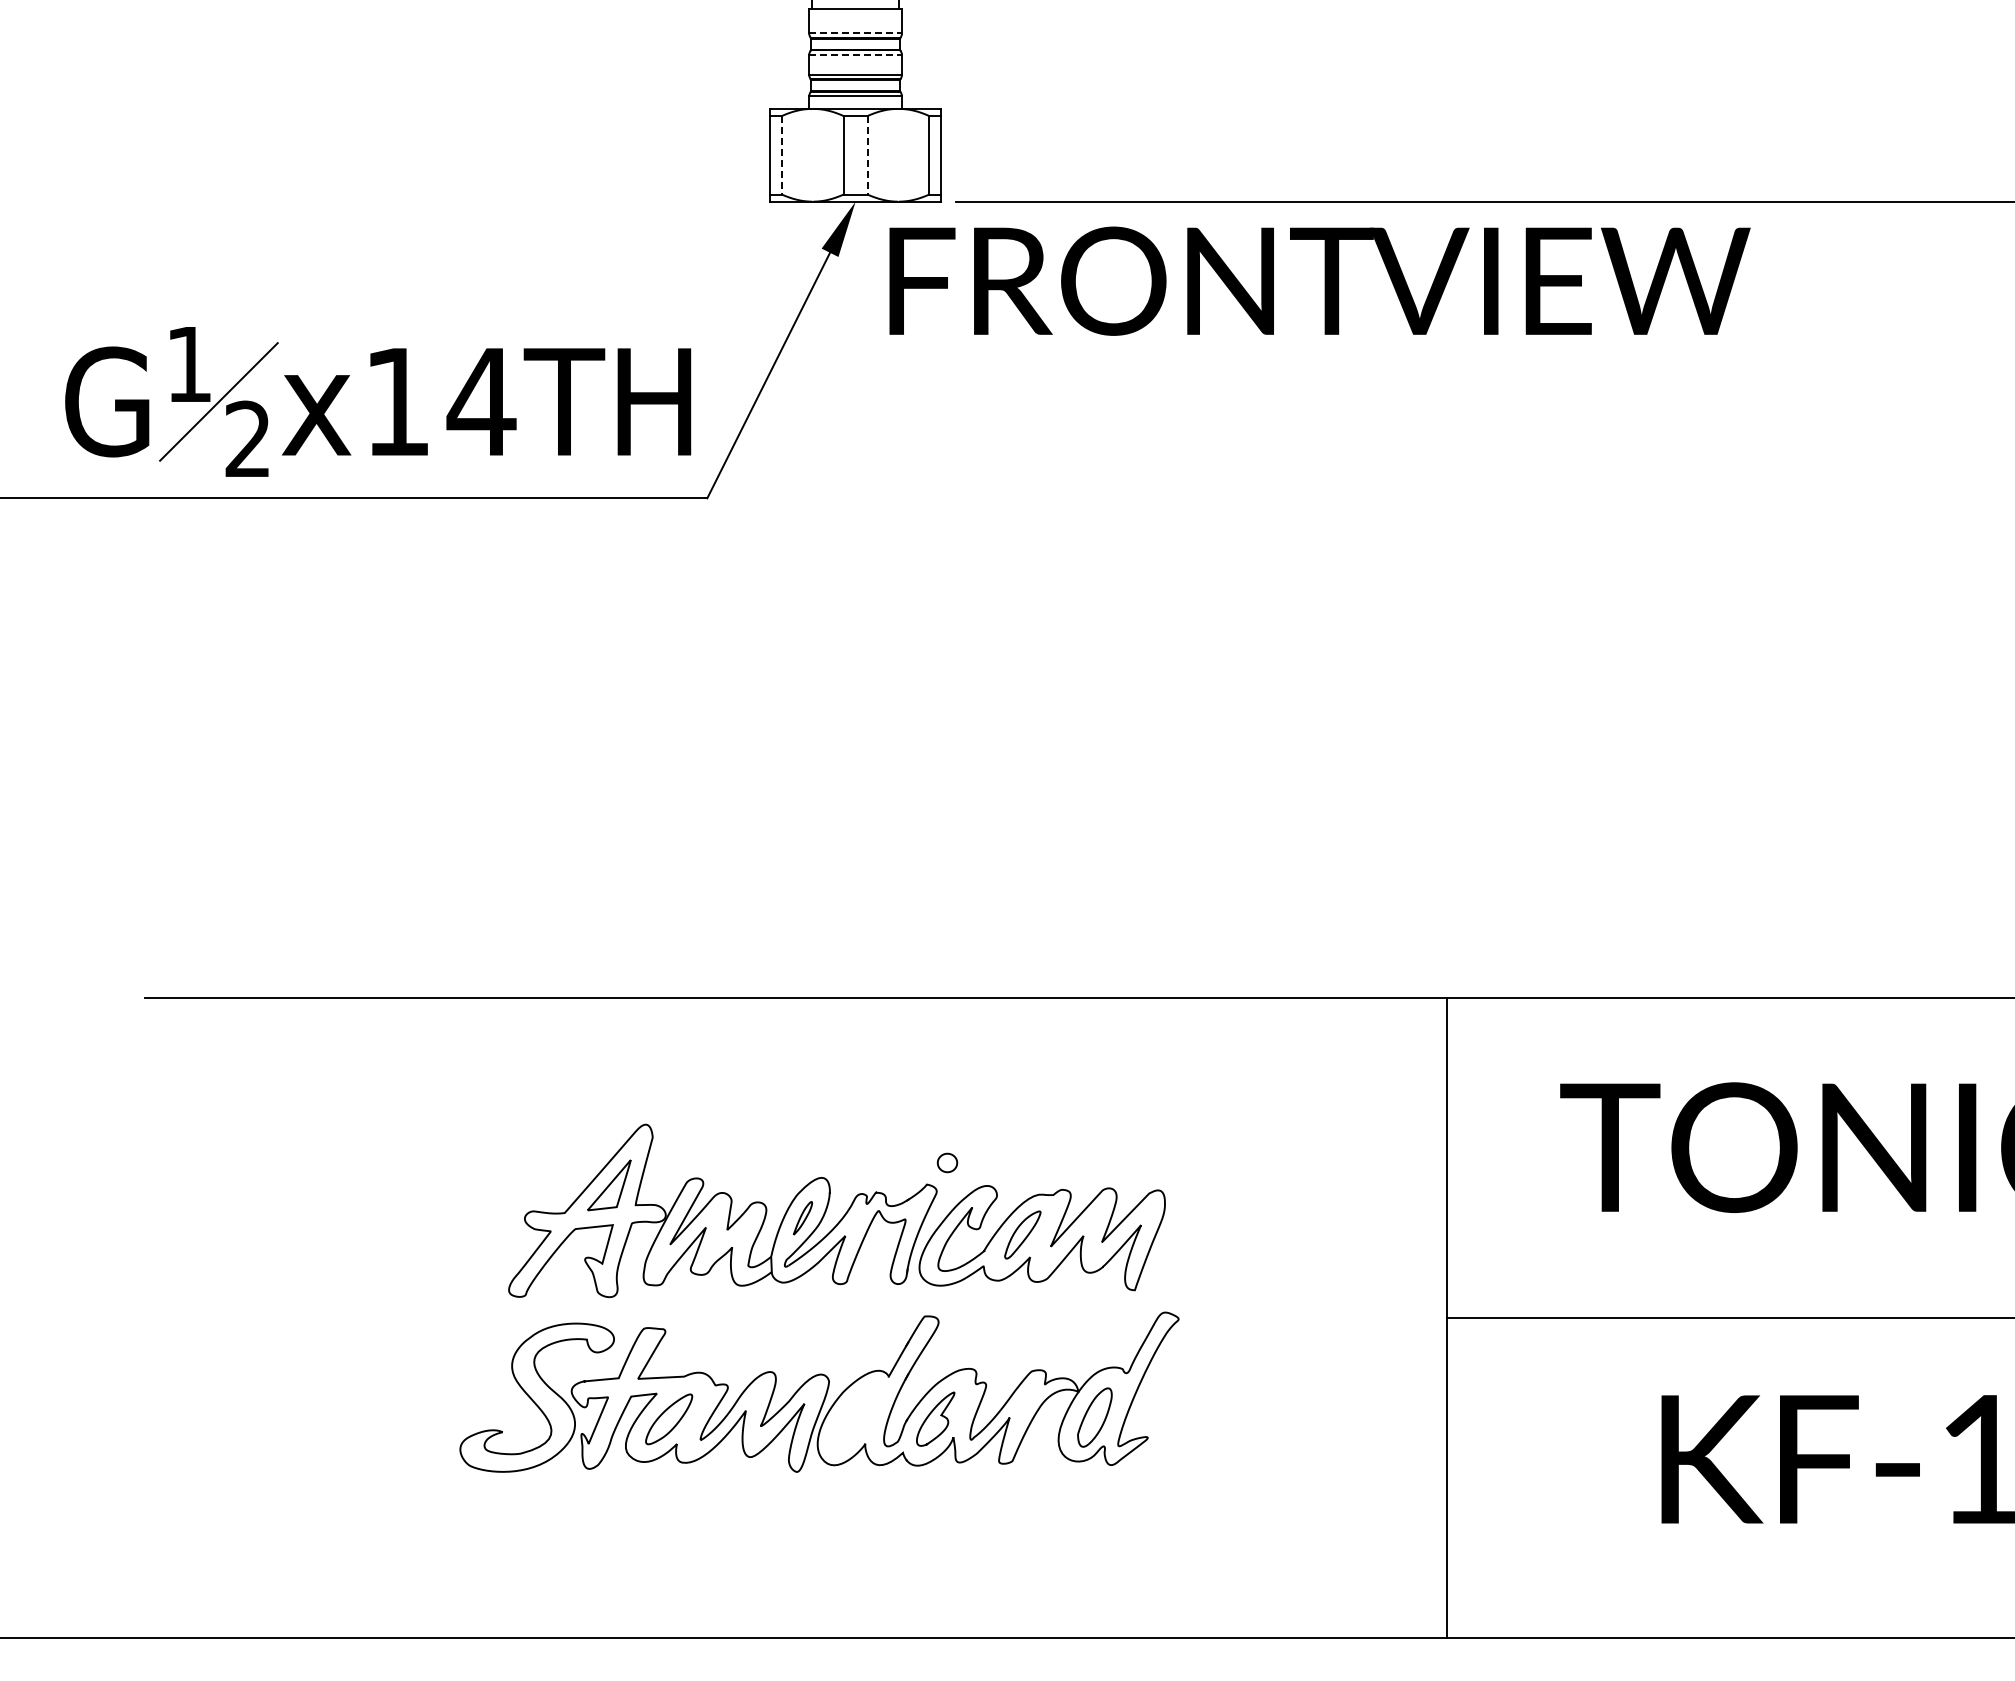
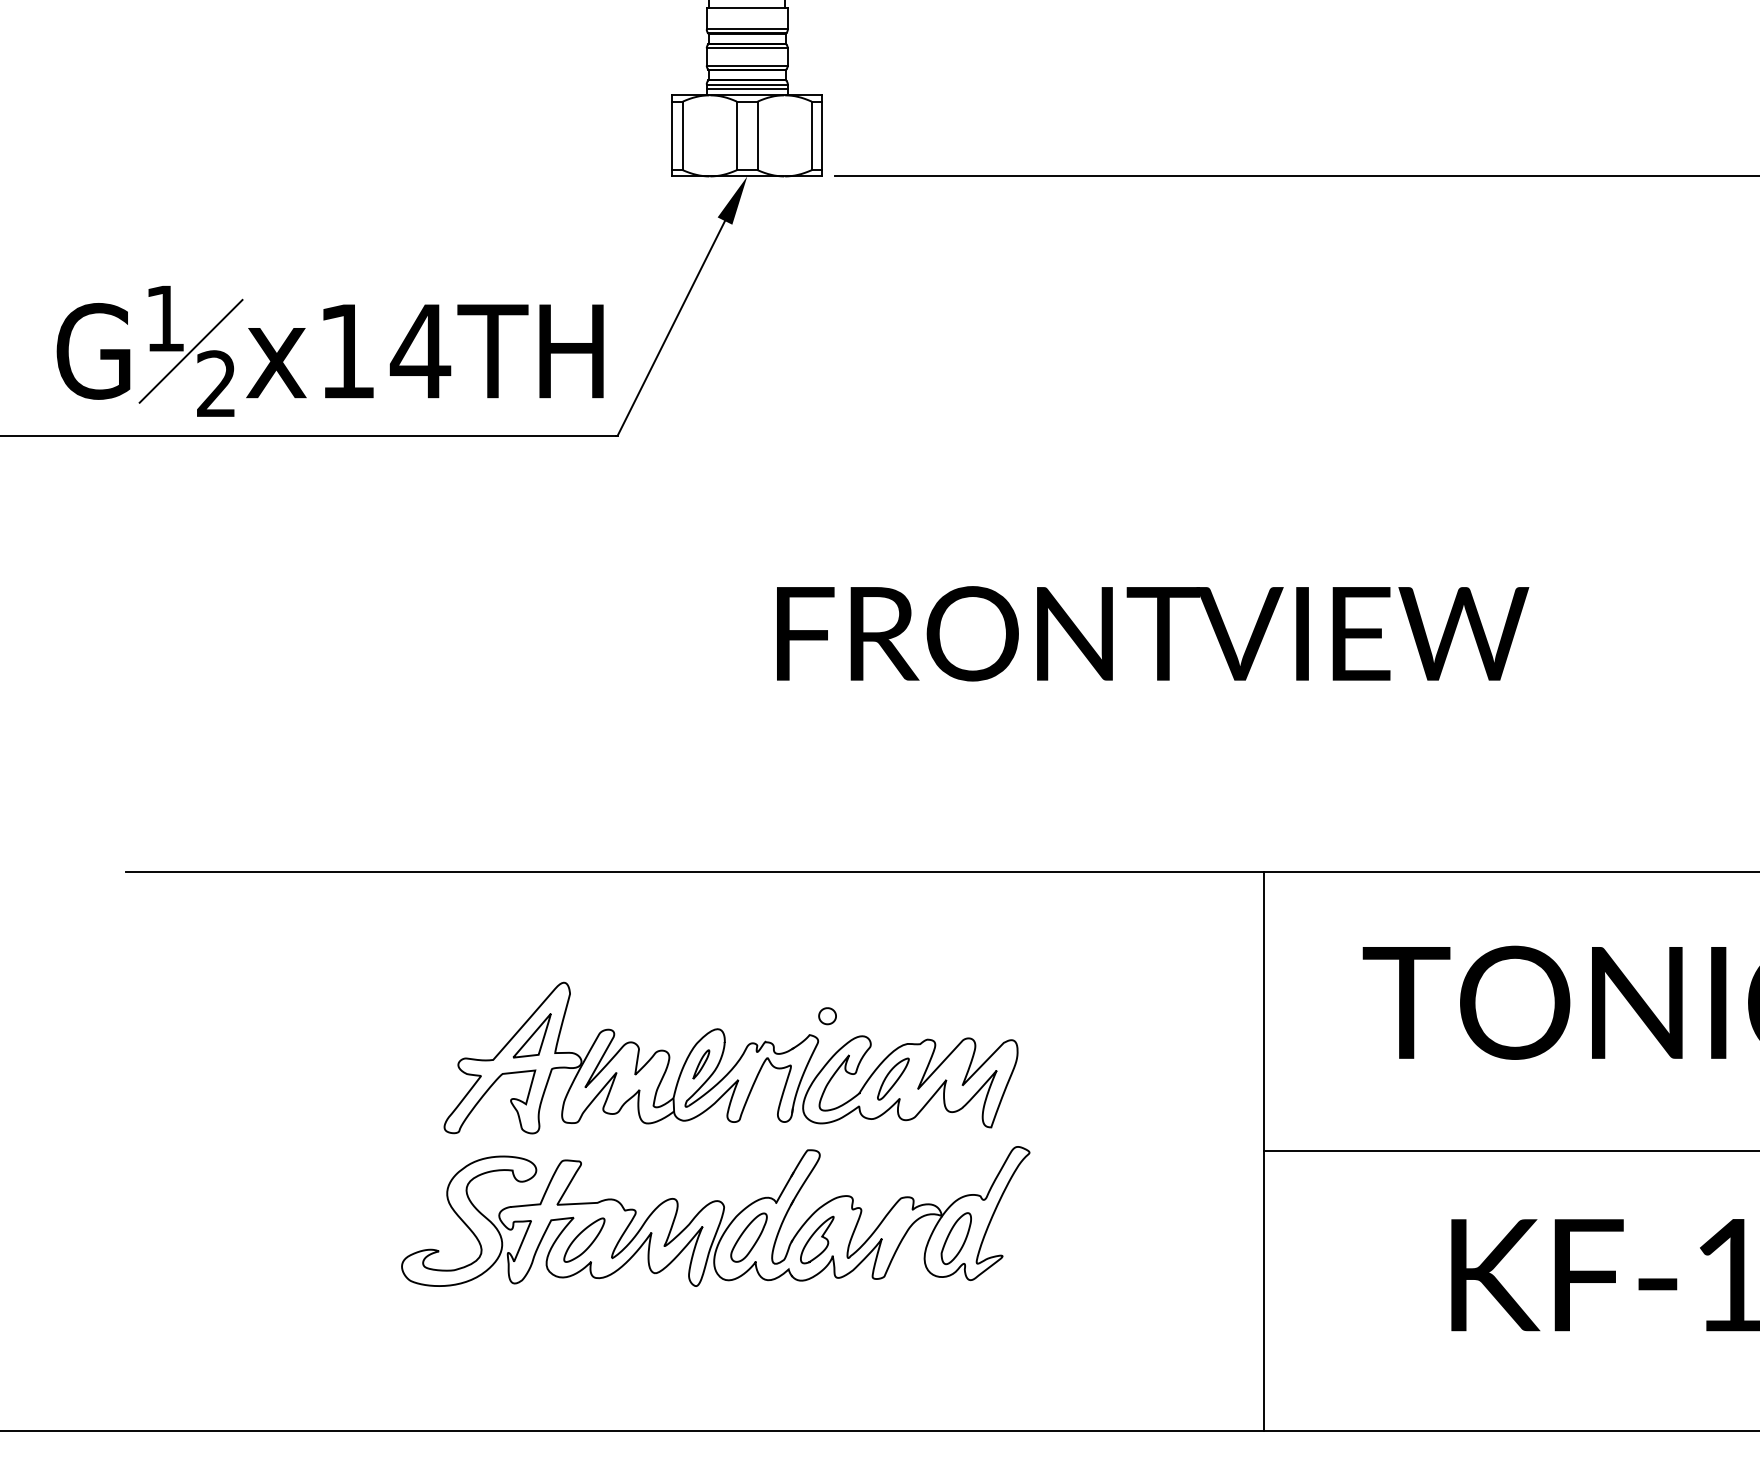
line: (856, 33) -> (748, 29), dashed -> solid
line: (856, 55) -> (748, 48), dashed -> solid
line: (855, 101) -> (747, 88), added
line: (781, 155) -> (682, 136), dashed -> solid
line: (867, 155) -> (757, 136), dashed -> solid
text: (1319, 280) -> (1152, 633), moved
part: (857, 1416) -> (748, 1237), added

